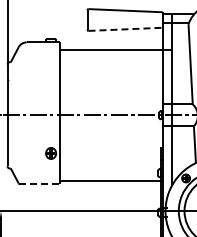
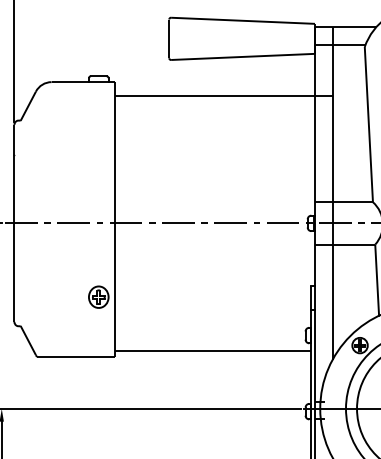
line: (126, 29) -> (244, 57), dashed -> solid
line: (39, 184) -> (76, 357), dashed -> solid

